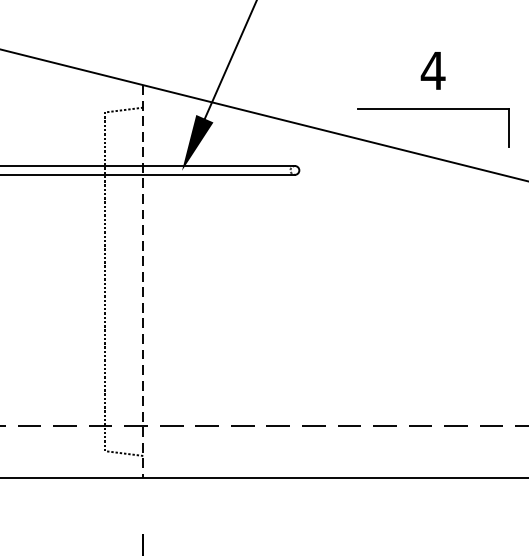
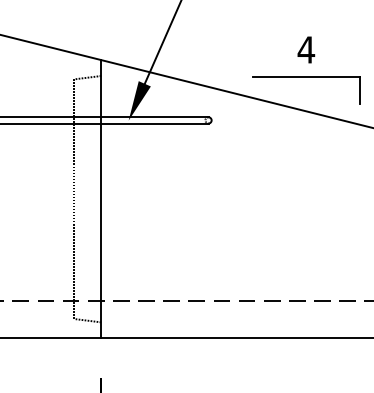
line: (143, 282) -> (101, 199), dashed -> solid

